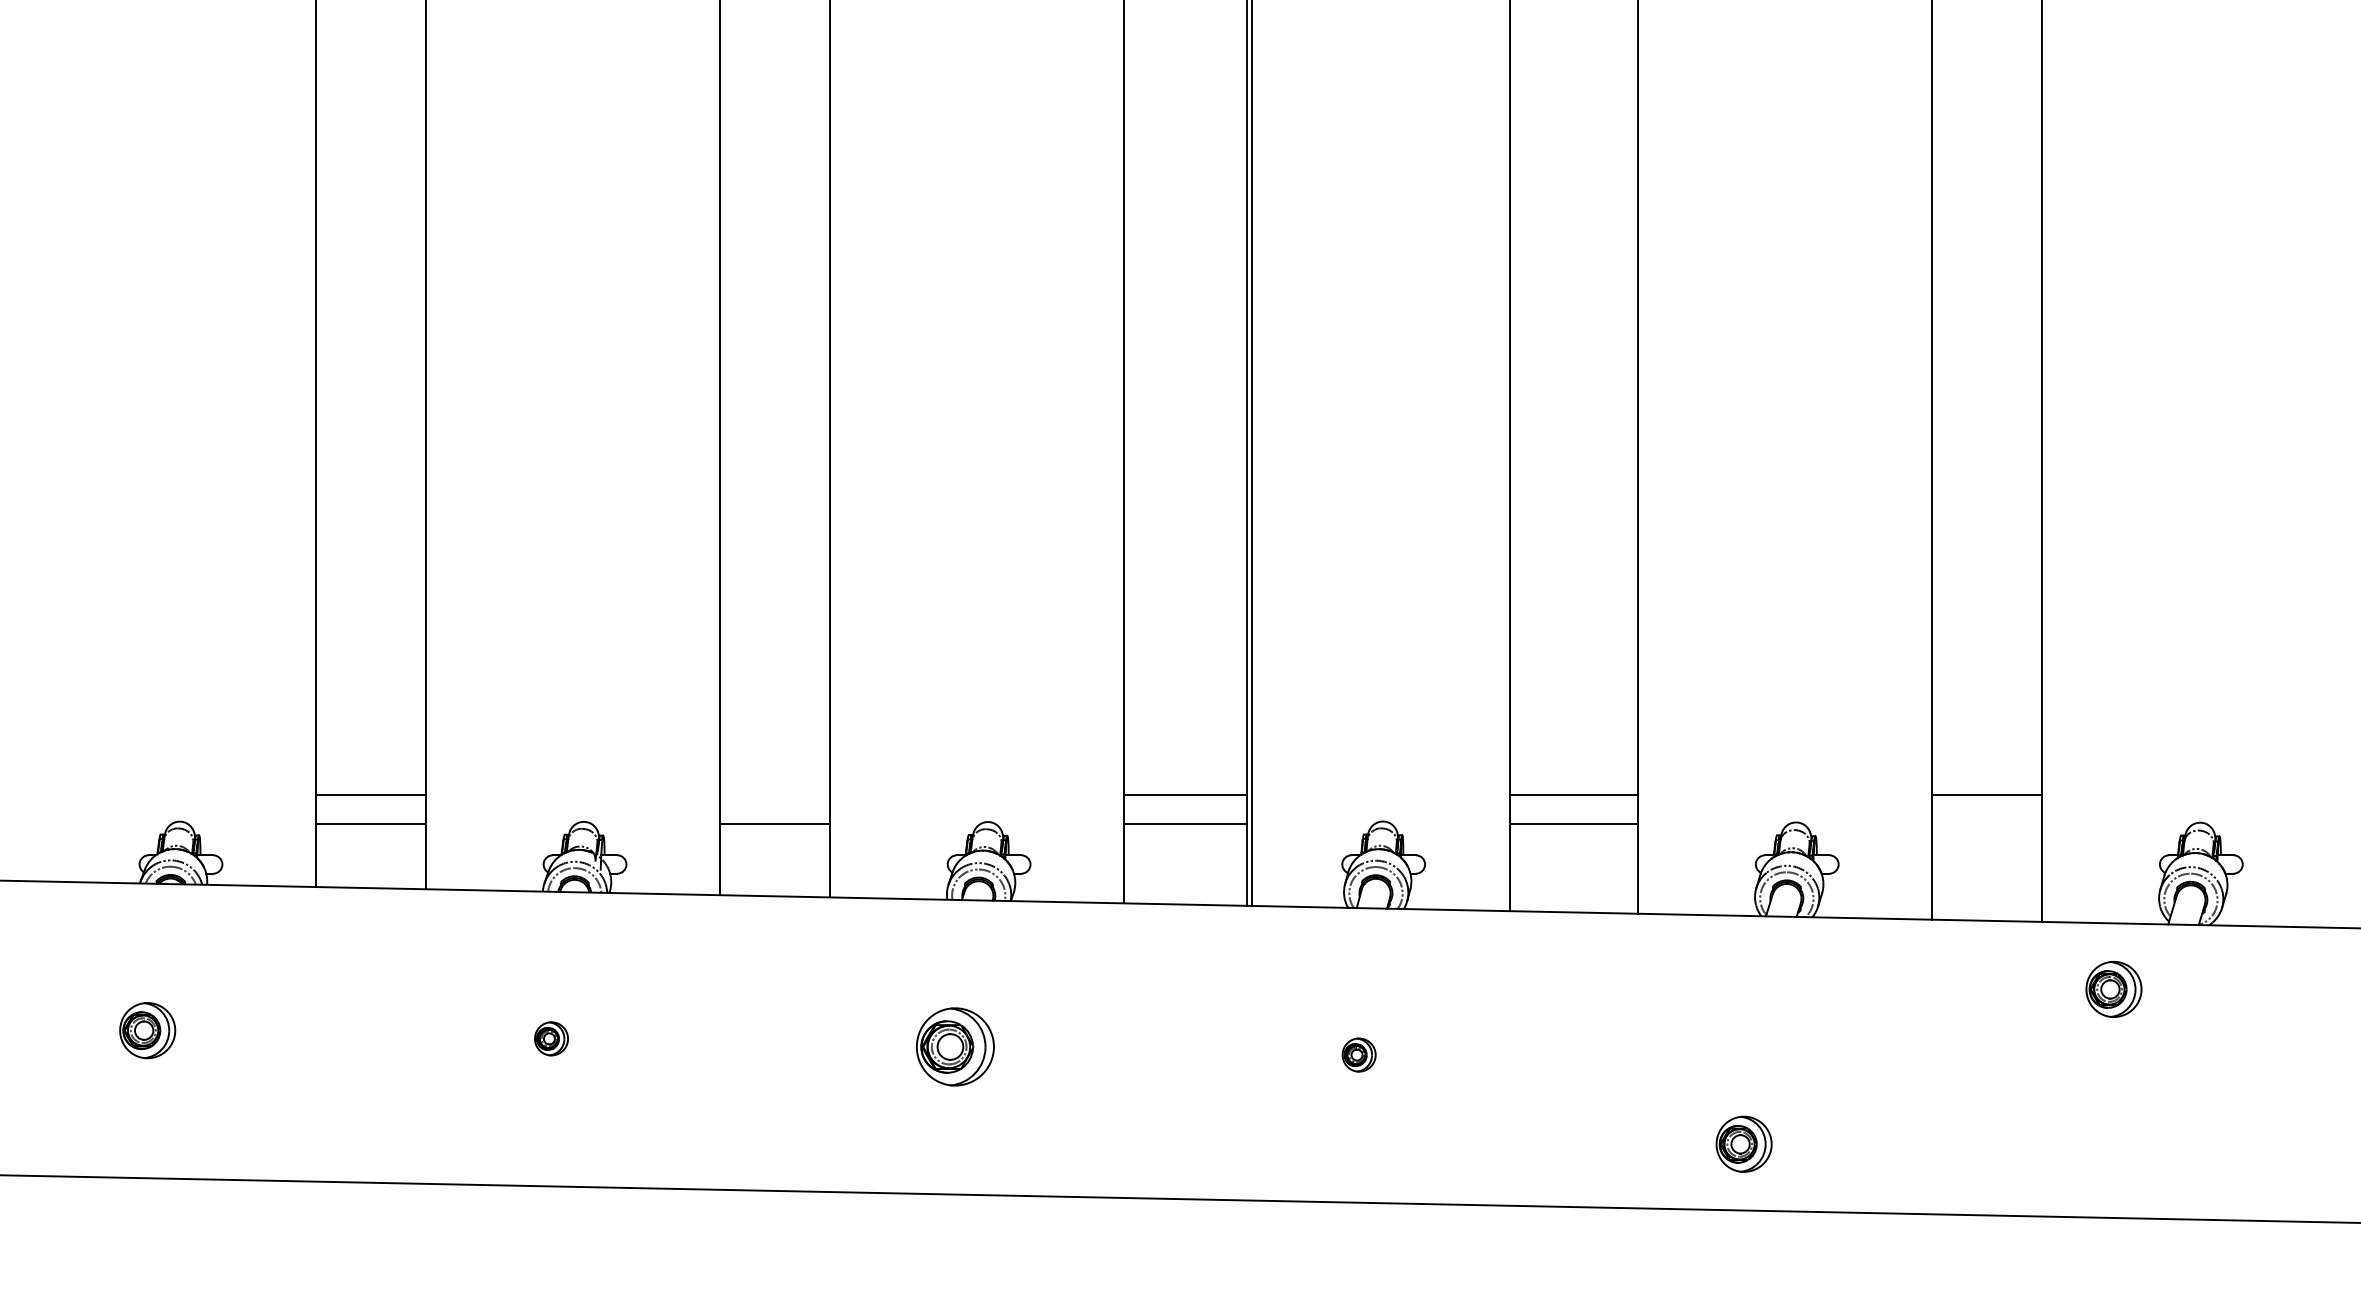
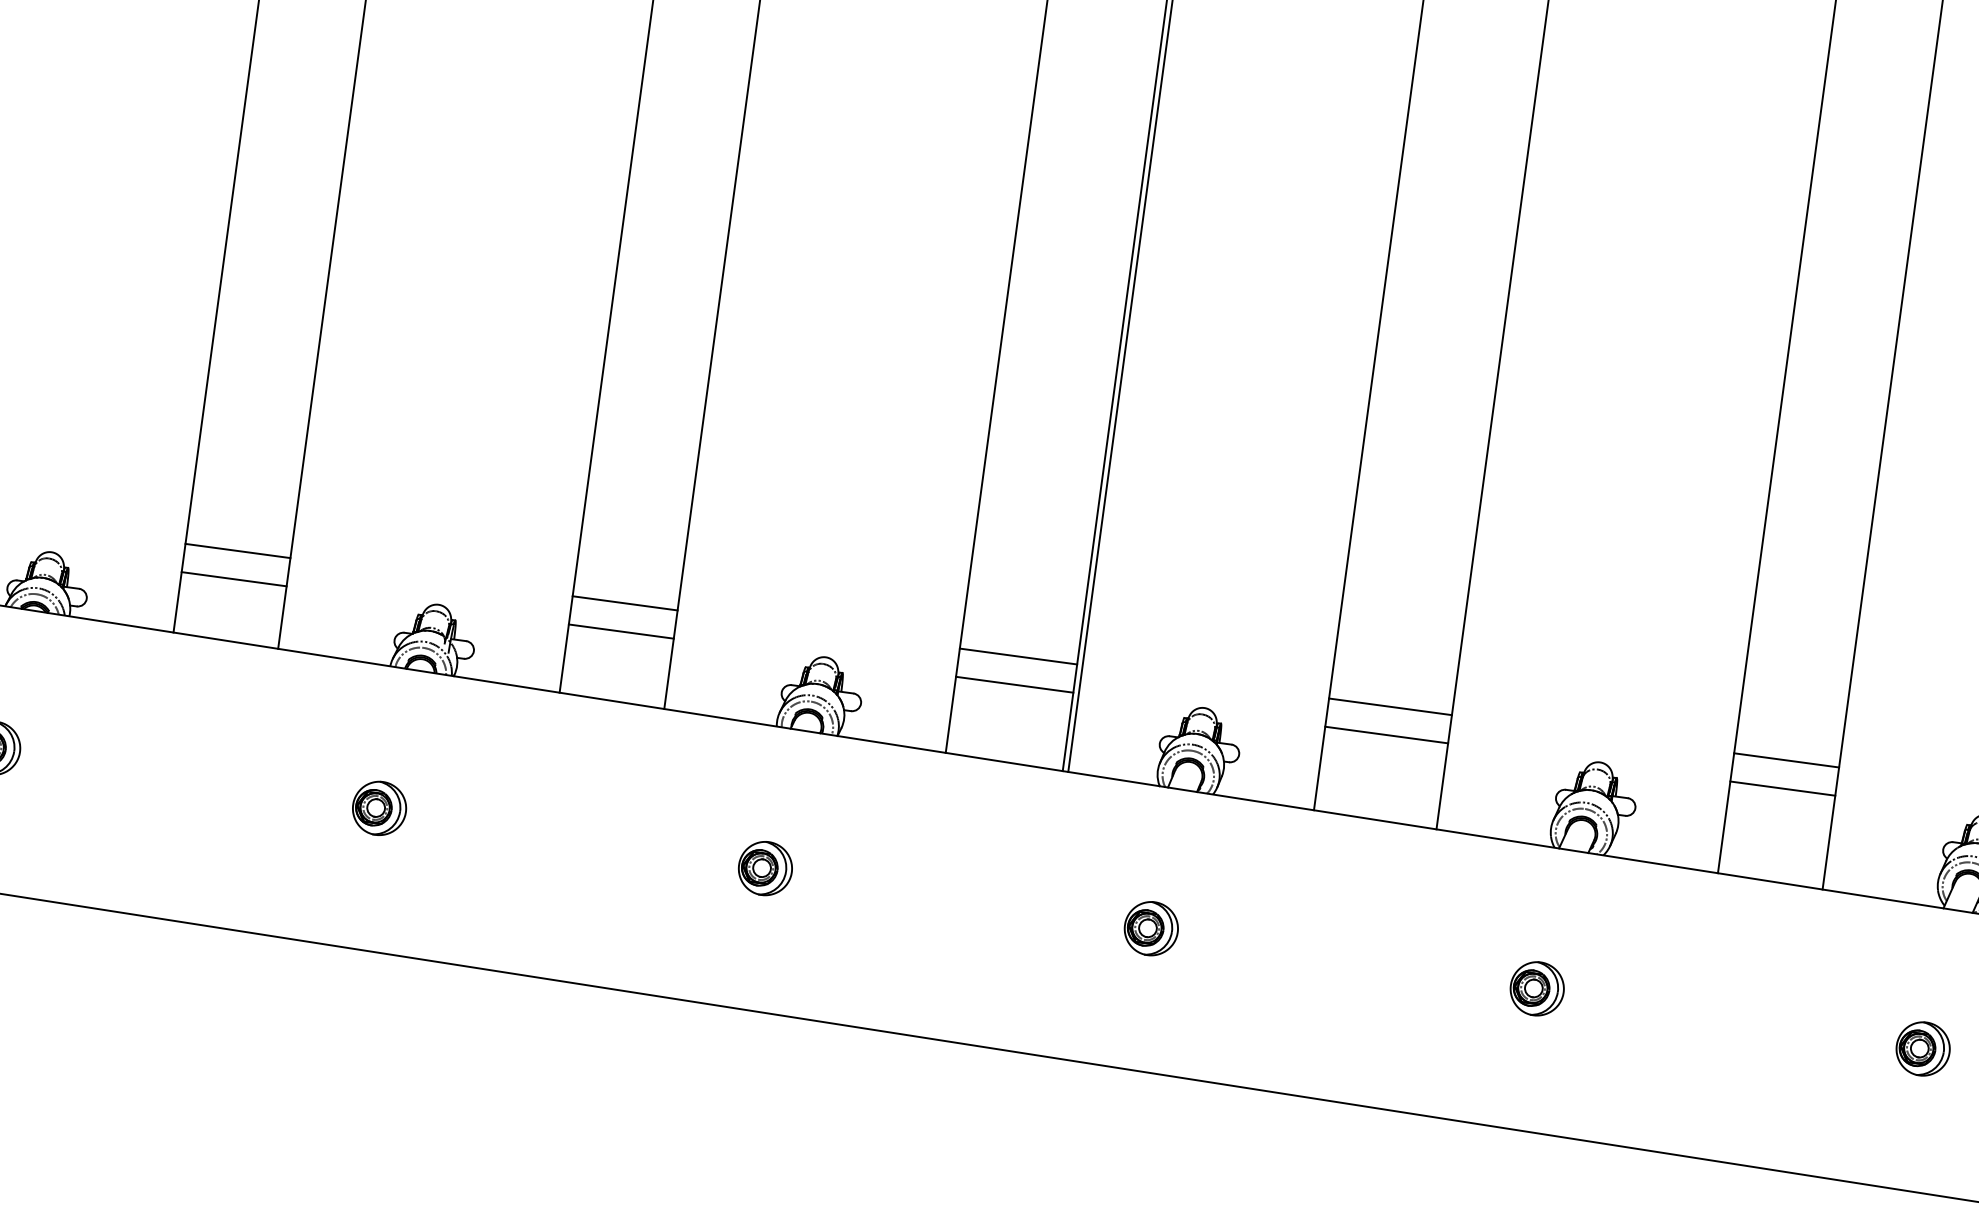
line: (774, 794) -> (624, 603), added
line: (1986, 824) -> (1782, 789), added
part: (2113, 989) -> (1922, 1049), moved
part: (551, 1038) -> (379, 808), size x1.67
part: (955, 1046) -> (765, 868), size x0.71
part: (1358, 1054) -> (1150, 928), size x1.67
part: (1743, 1143) -> (1536, 988), moved

